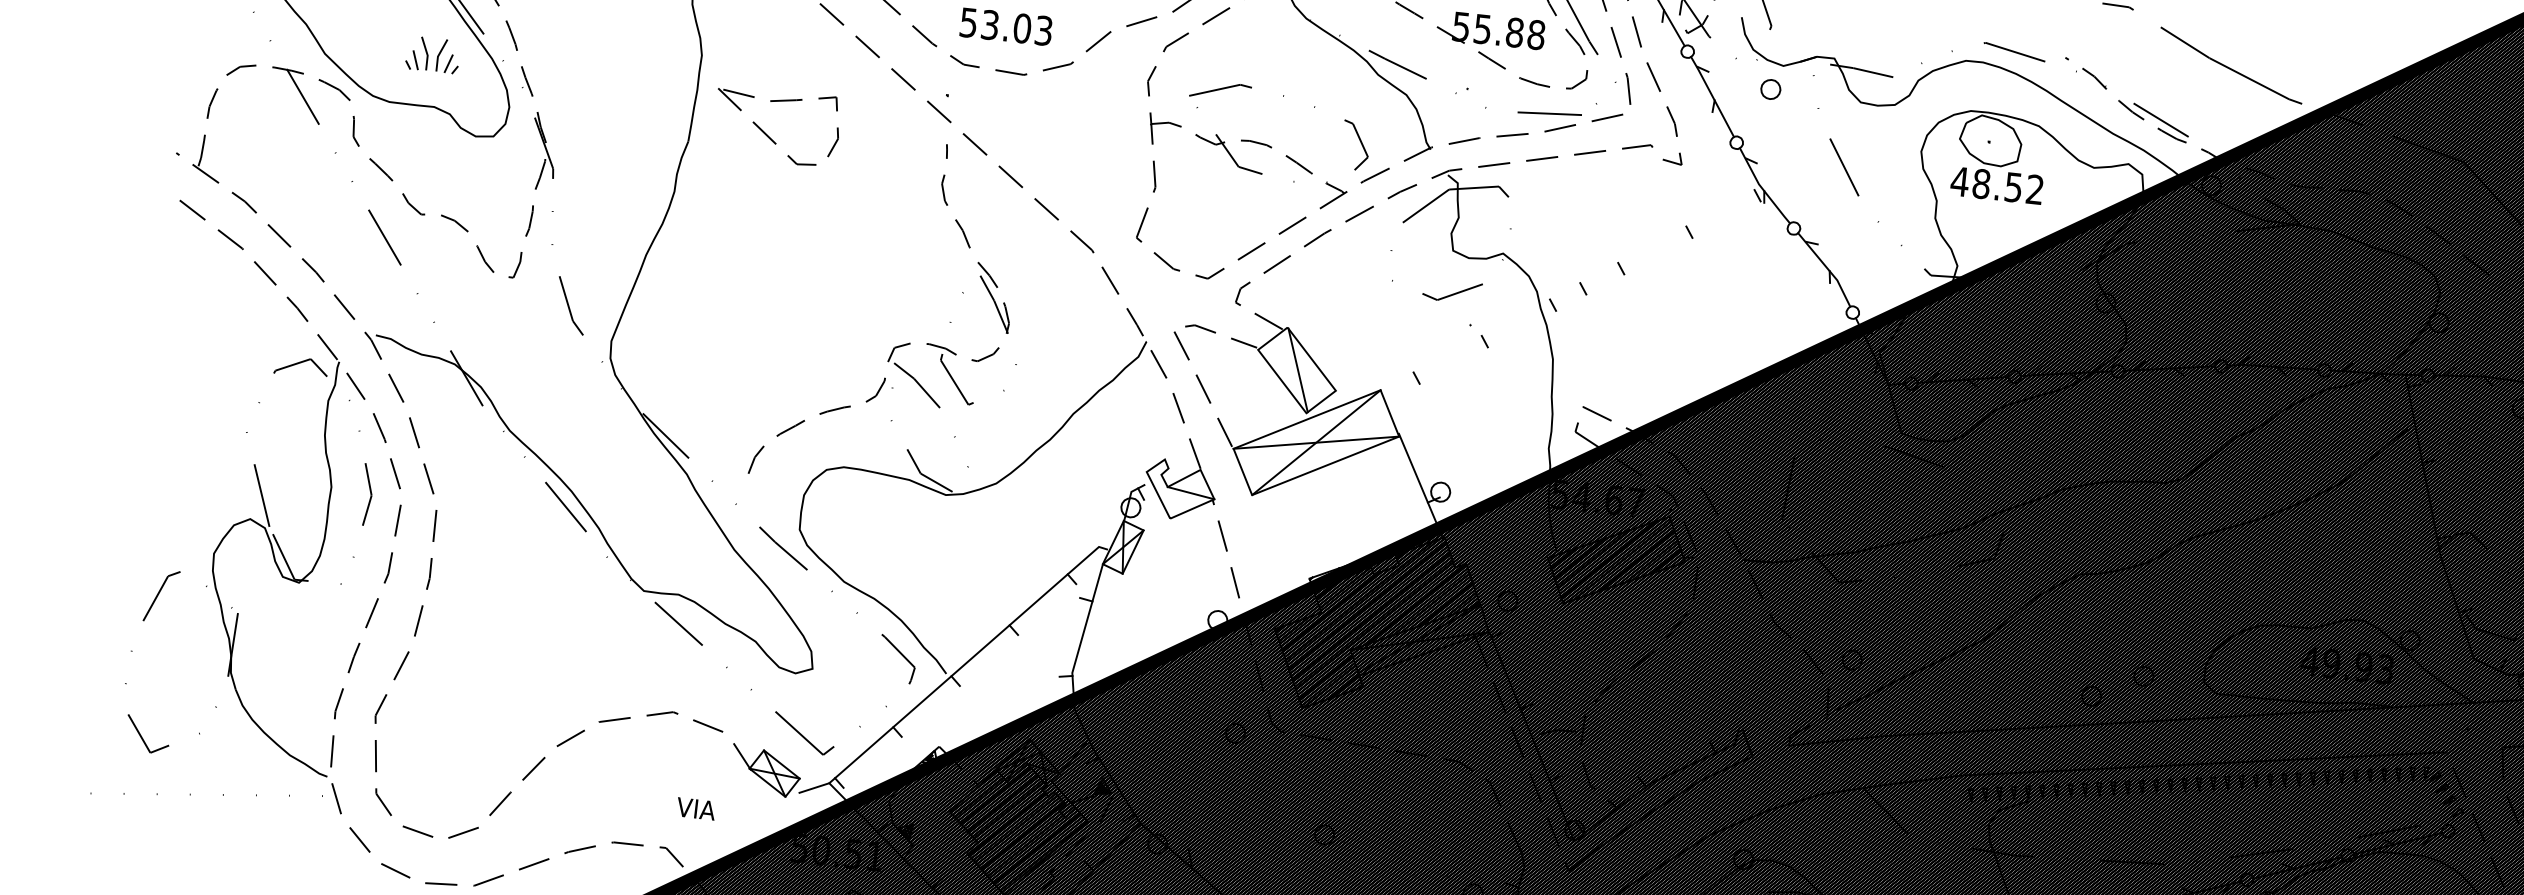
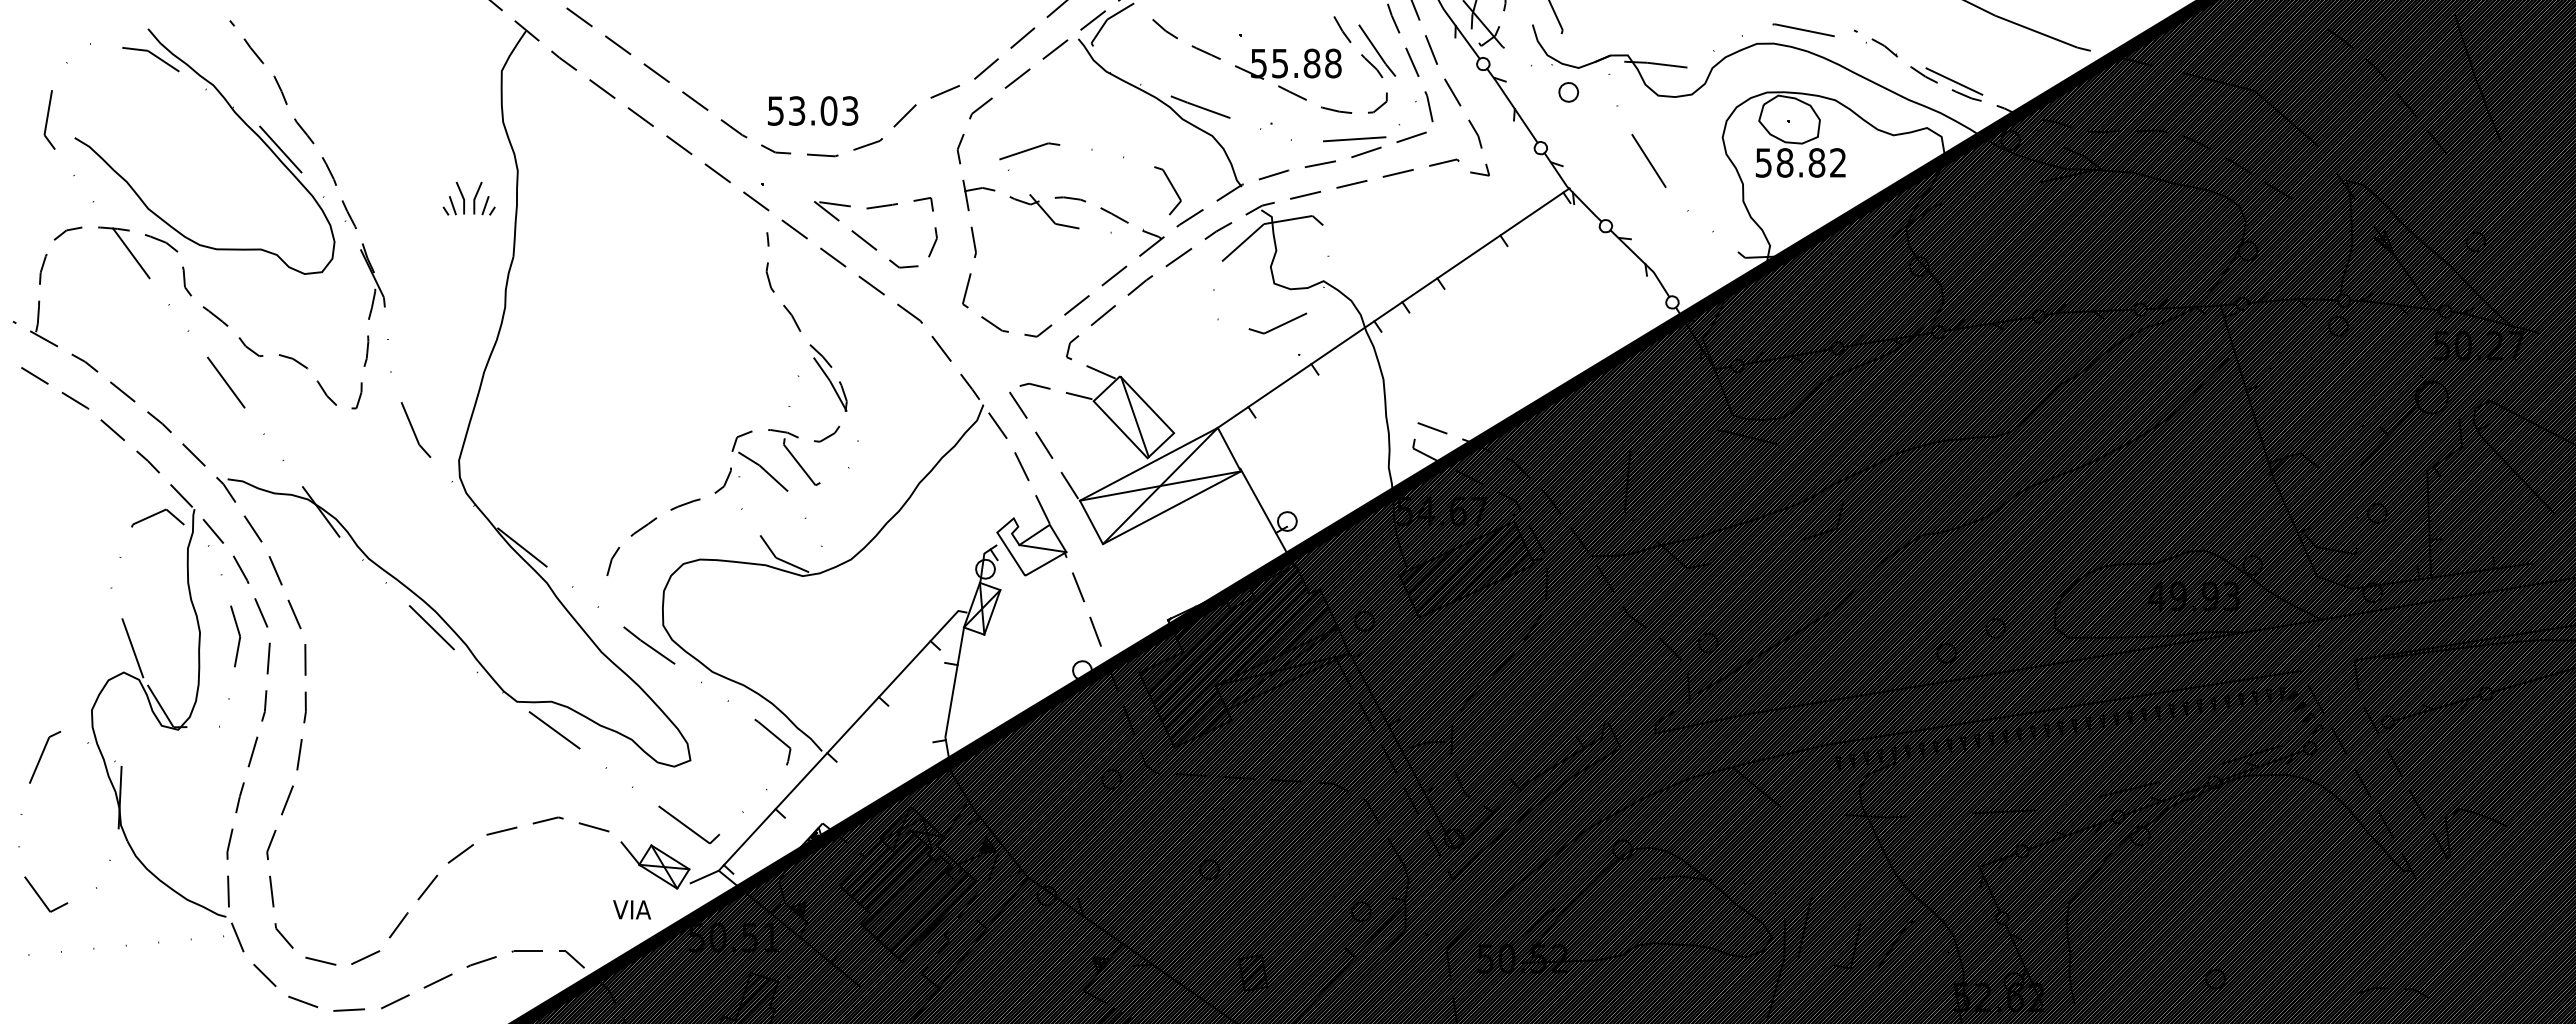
part: (432, 54) -> (468, 198), moved
part: (766, 133) -> (866, 240), moved
text: (1987, 184) -> (1790, 162), 48.52 -> 58.82
line: (1569, 288) -> (1392, 308), added
text: (695, 808) -> (631, 909), moved

